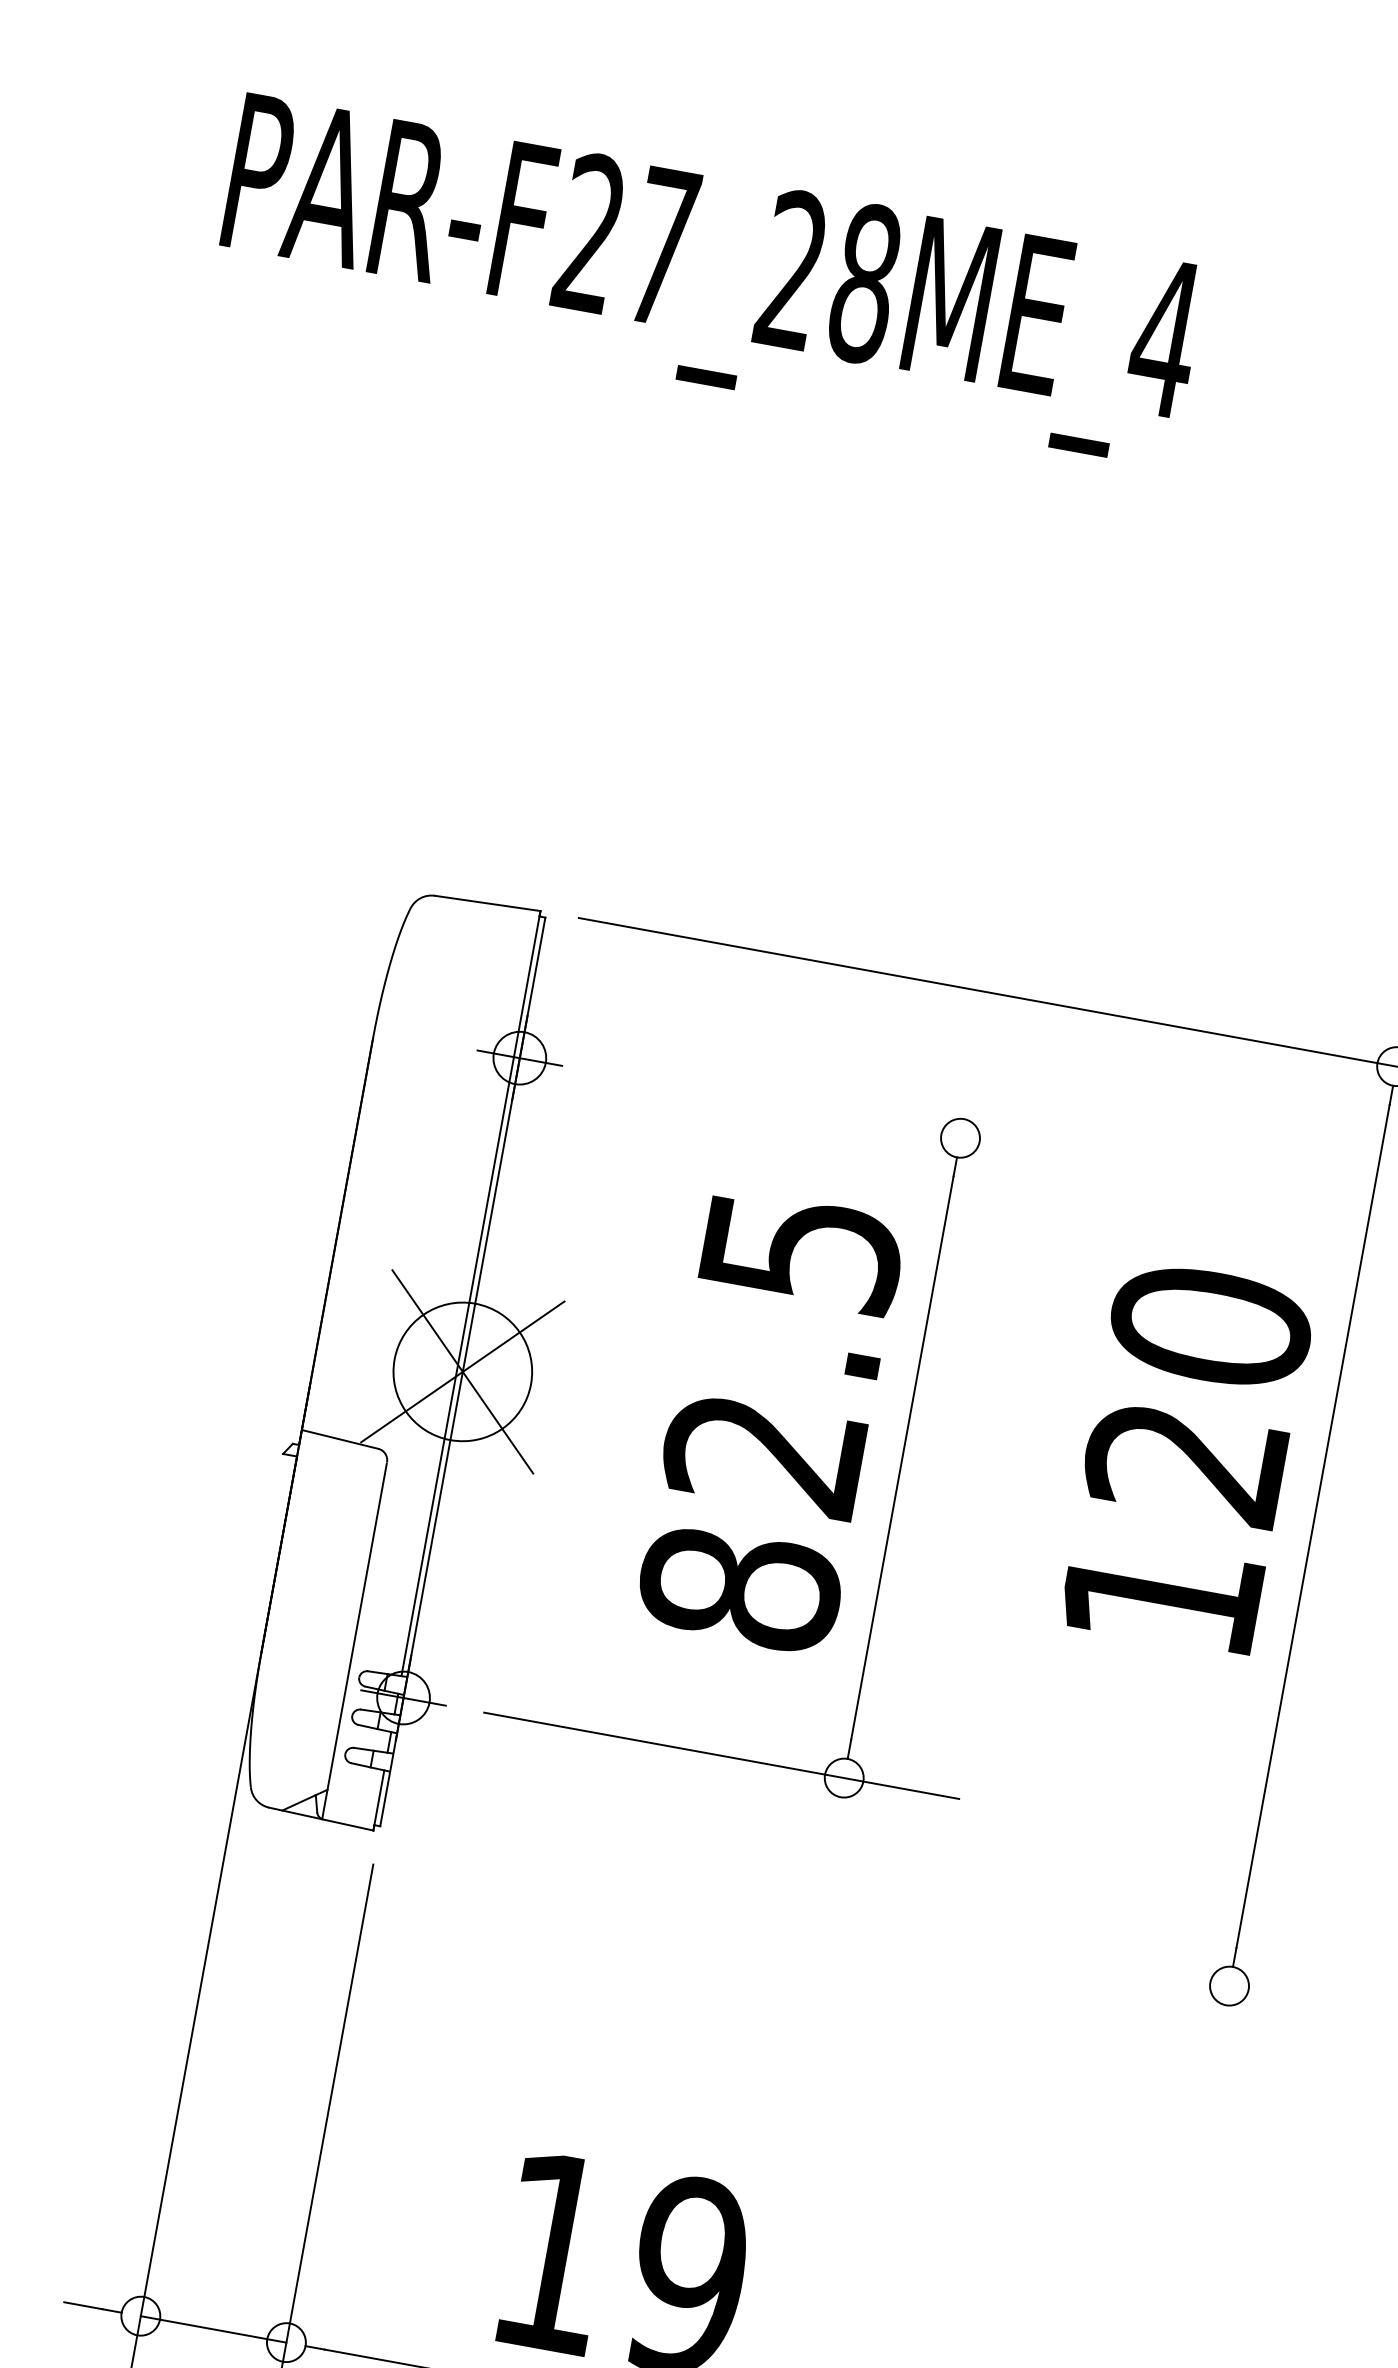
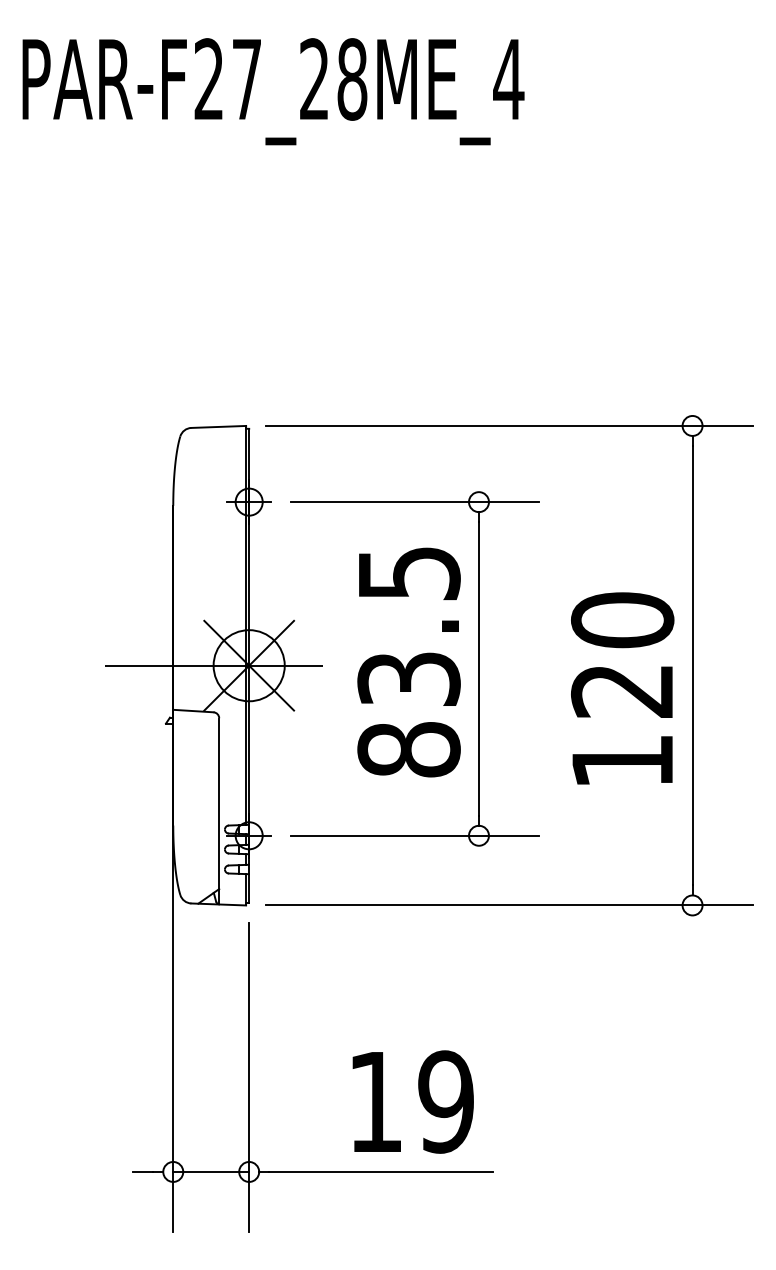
line: (836, 1116) -> (414, 502), added
line: (396, 1359) -> (214, 665), added
text: (763, 1453) -> (408, 679), 82.5 -> 83.5
text: (1186, 1457) -> (622, 688), moved
line: (878, 1922) -> (509, 905), added

